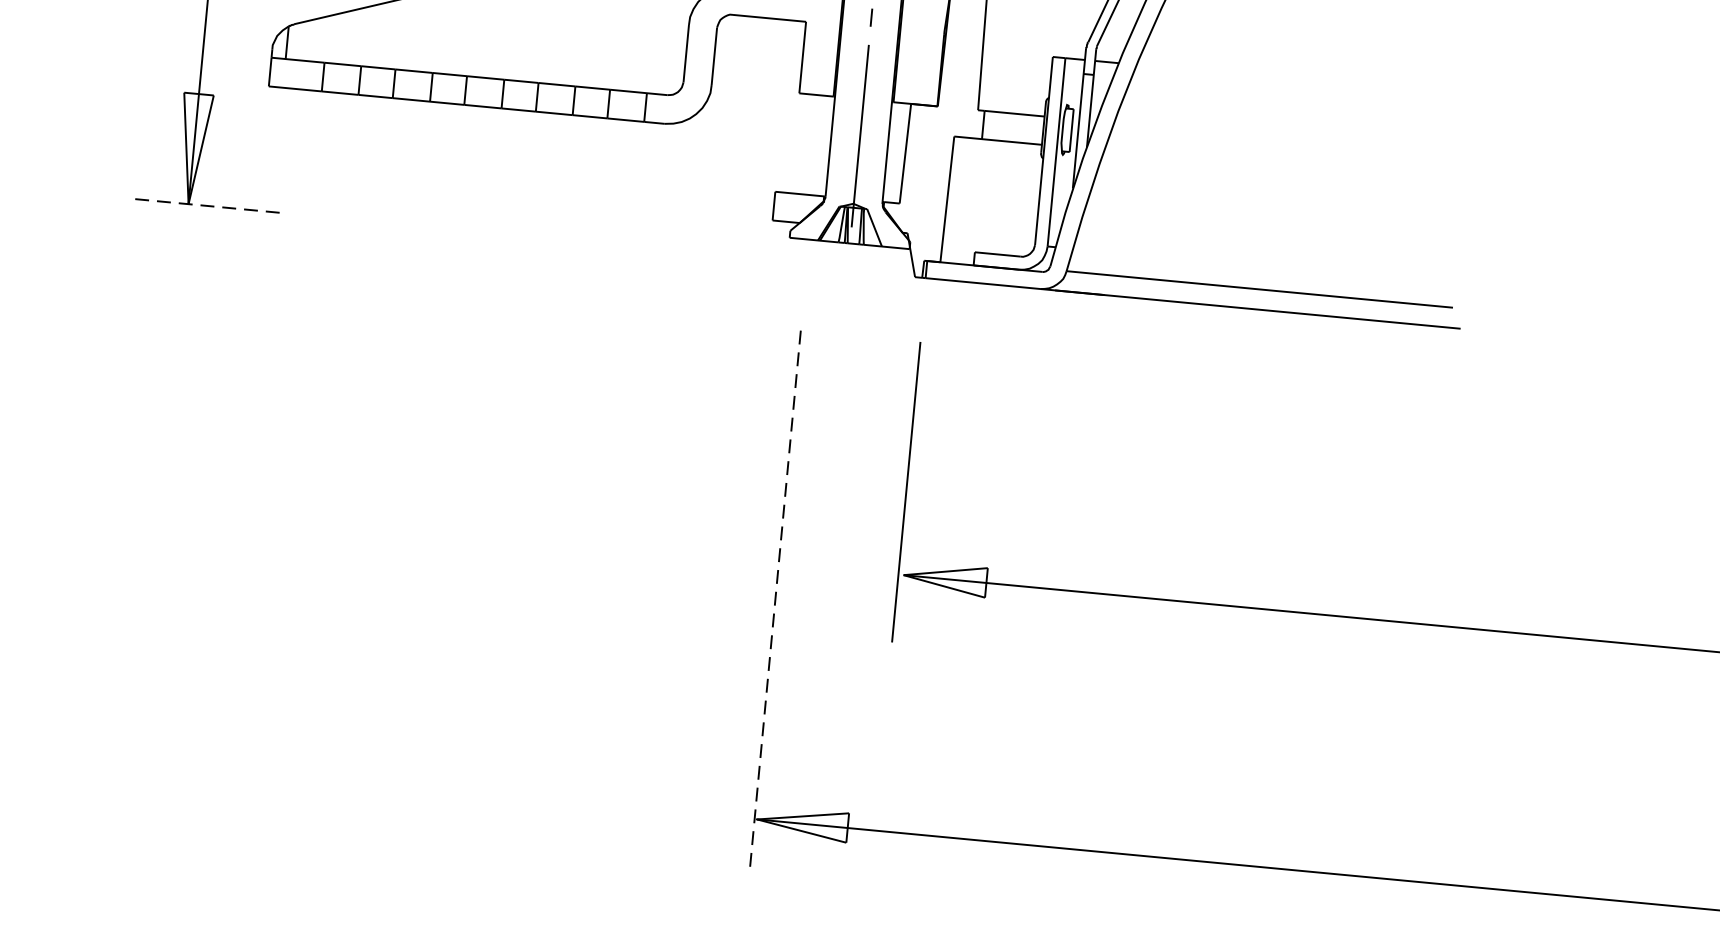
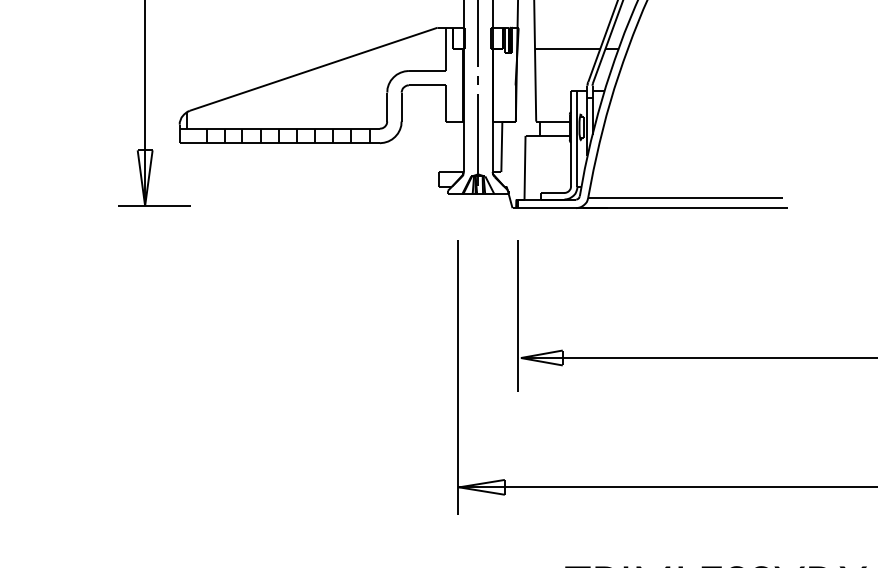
line: (207, 206) -> (154, 206), dashed -> solid
line: (774, 603) -> (457, 378), dashed -> solid

